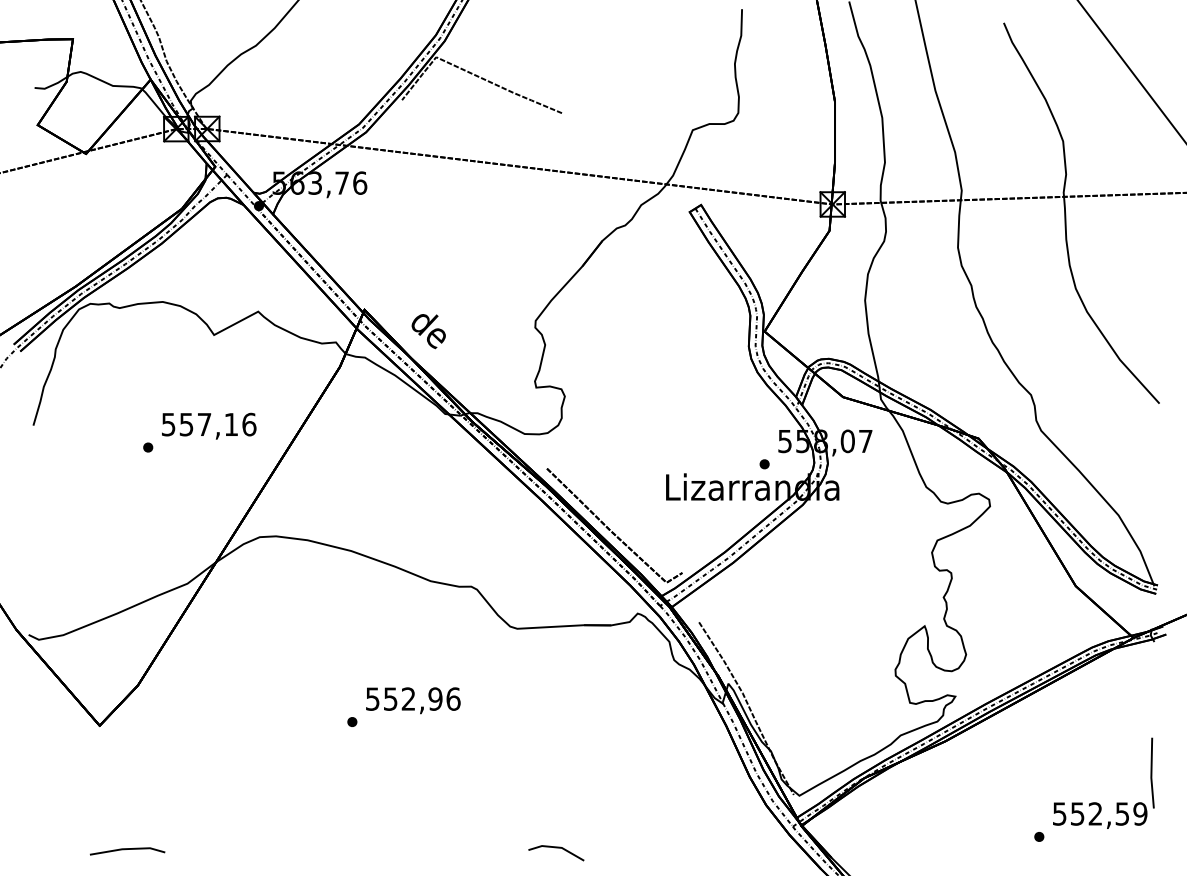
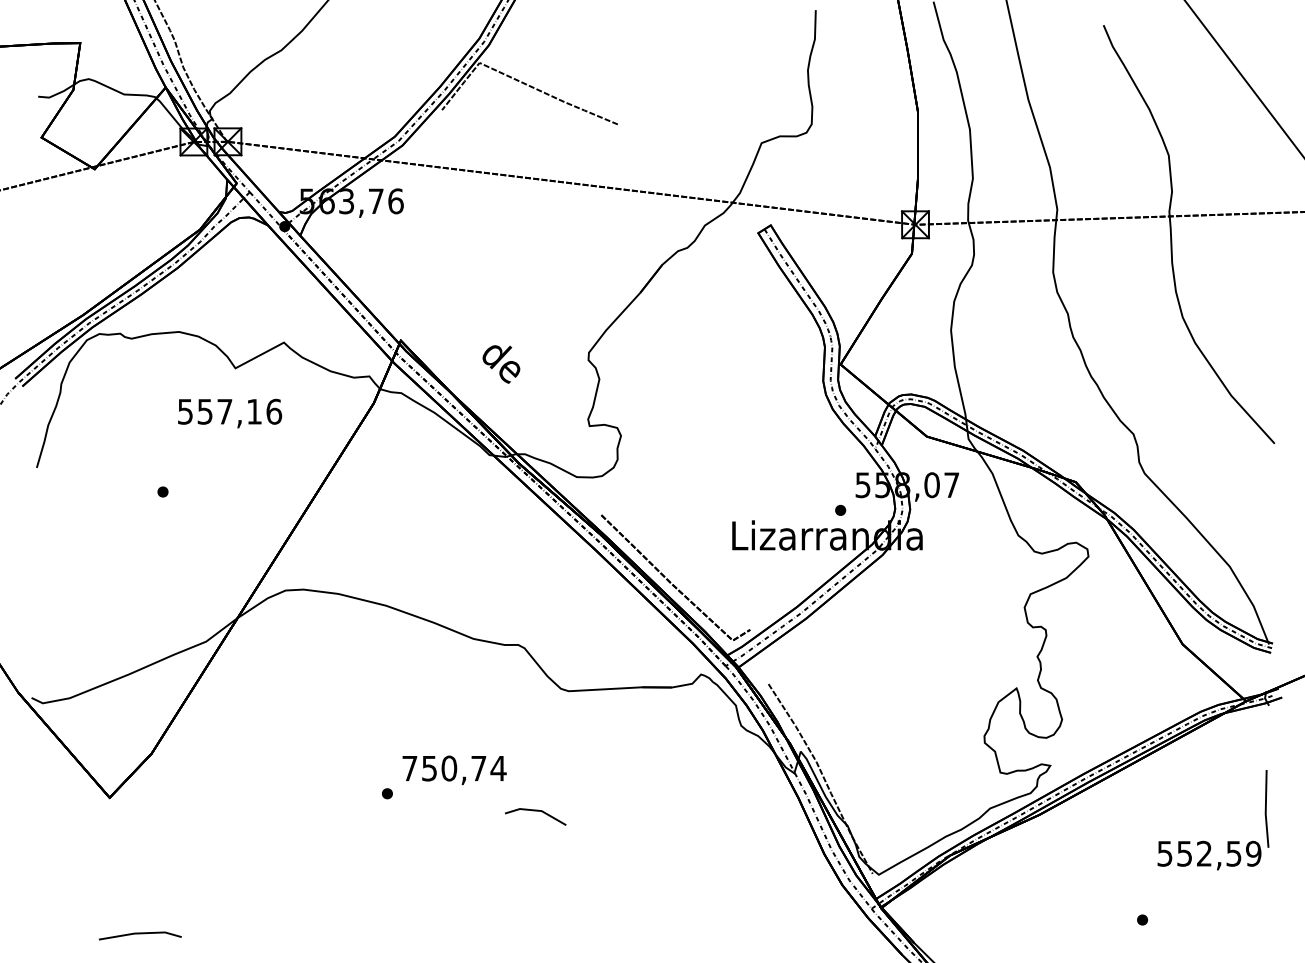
text: (428, 331) -> (501, 364), moved
text: (209, 426) -> (230, 413), moved
text: (413, 699) -> (454, 768), 552,96 -> 750,74
part: (1098, 802) -> (1207, 841), moved
line: (556, 848) -> (535, 811), moved

